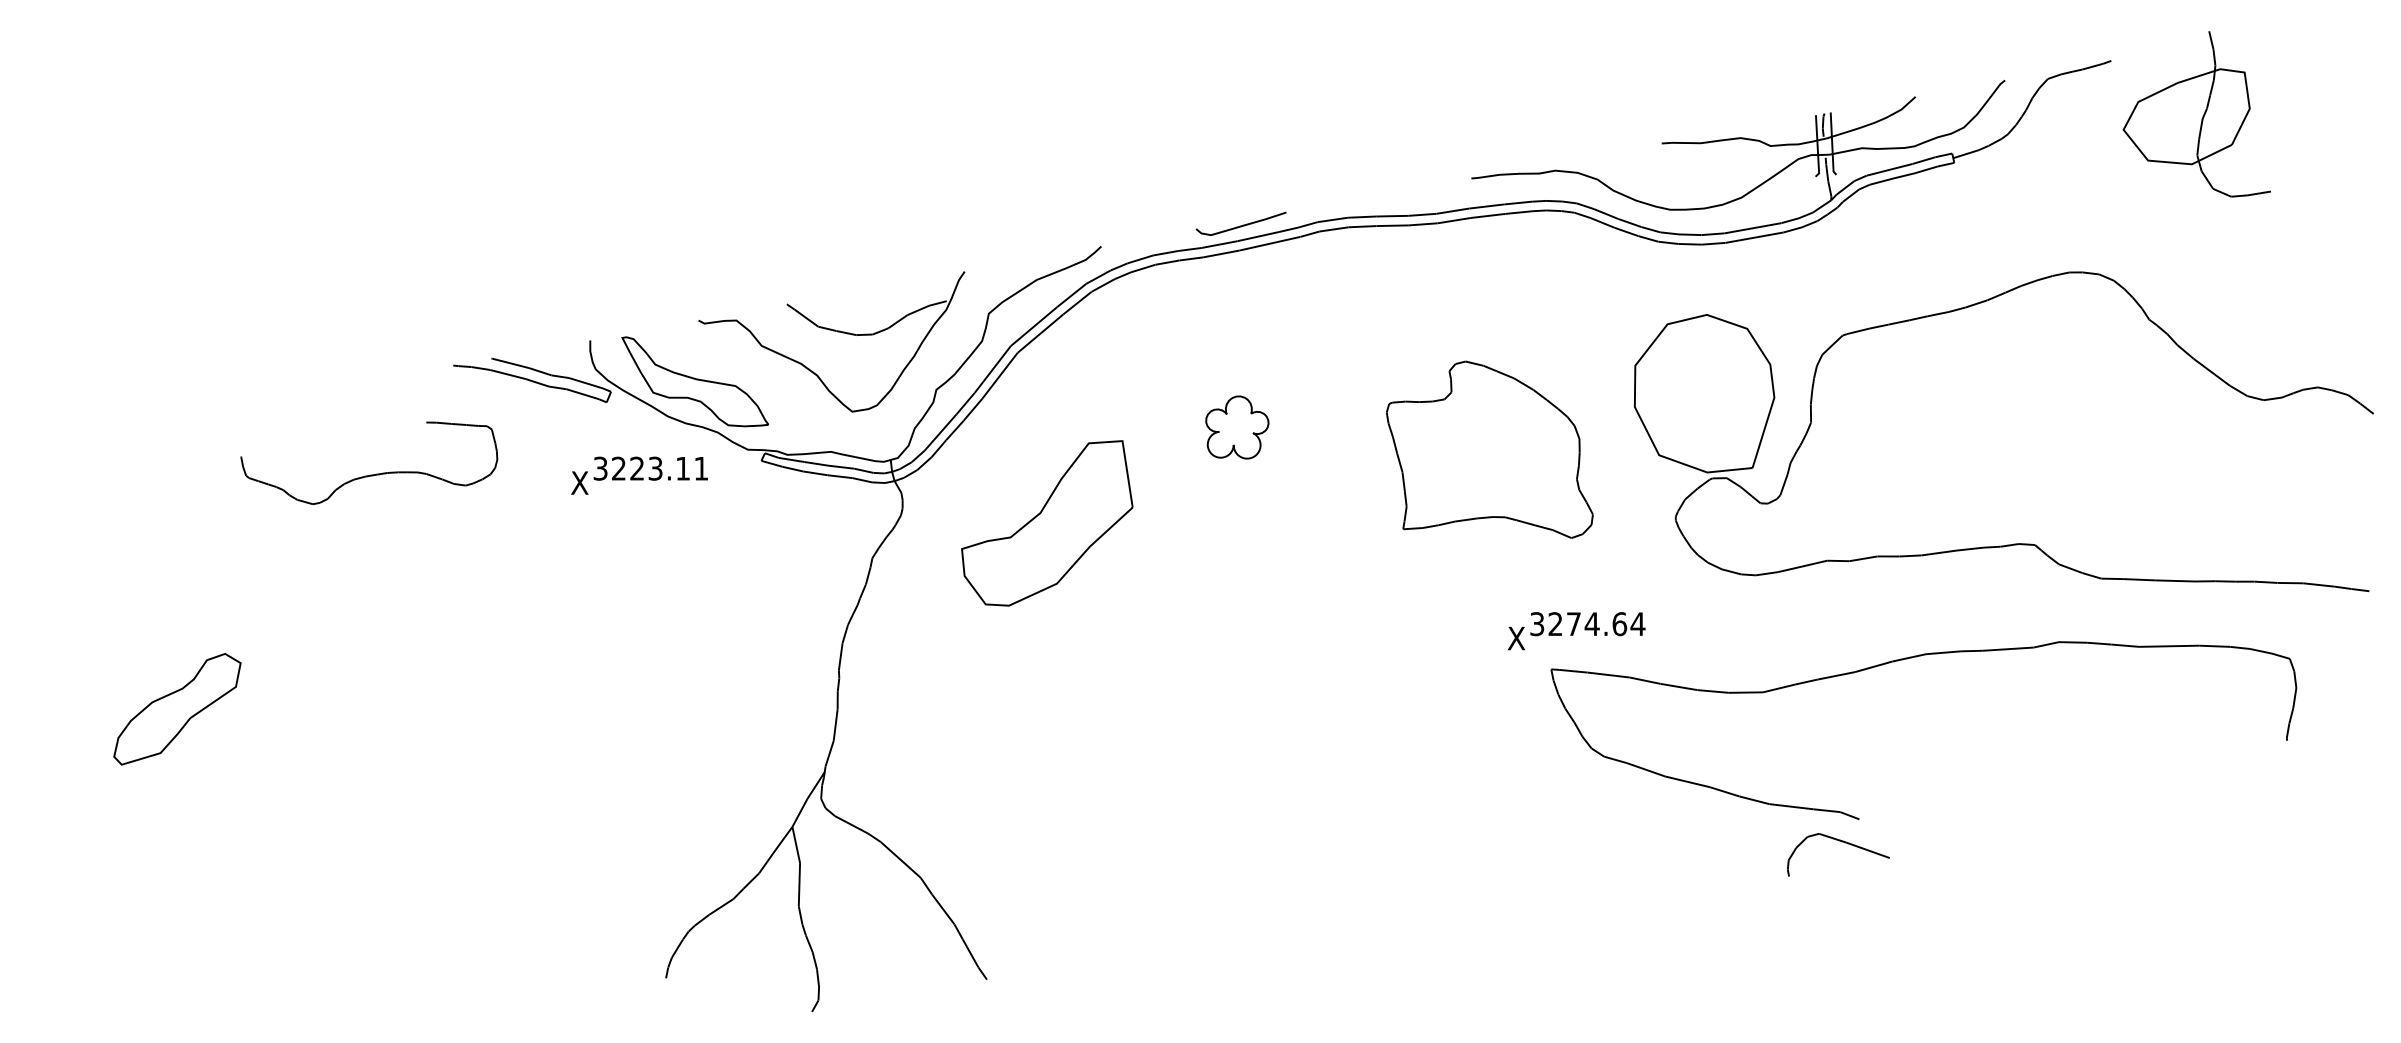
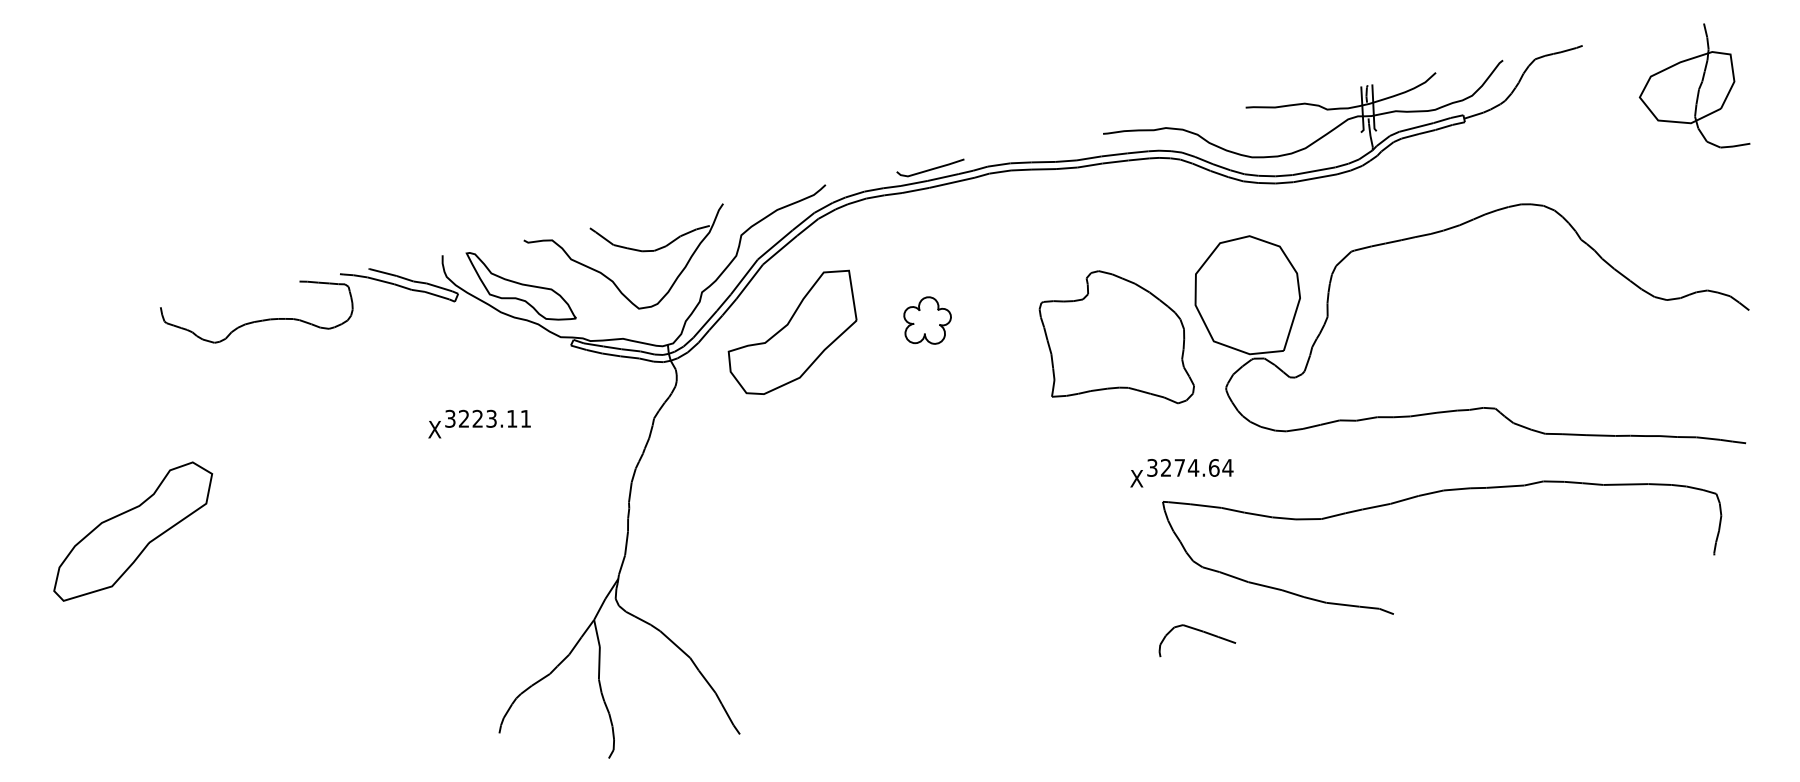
part: (2196, 114) -> (1694, 85), moved
curve: (370, 474) -> (257, 320), moved
text: (639, 475) -> (479, 423), moved
part: (1047, 523) -> (792, 332), moved
part: (2013, 543) -> (1479, 407), moved
part: (177, 709) -> (133, 531), size x1.67
curve: (1842, 842) -> (1200, 631), moved

